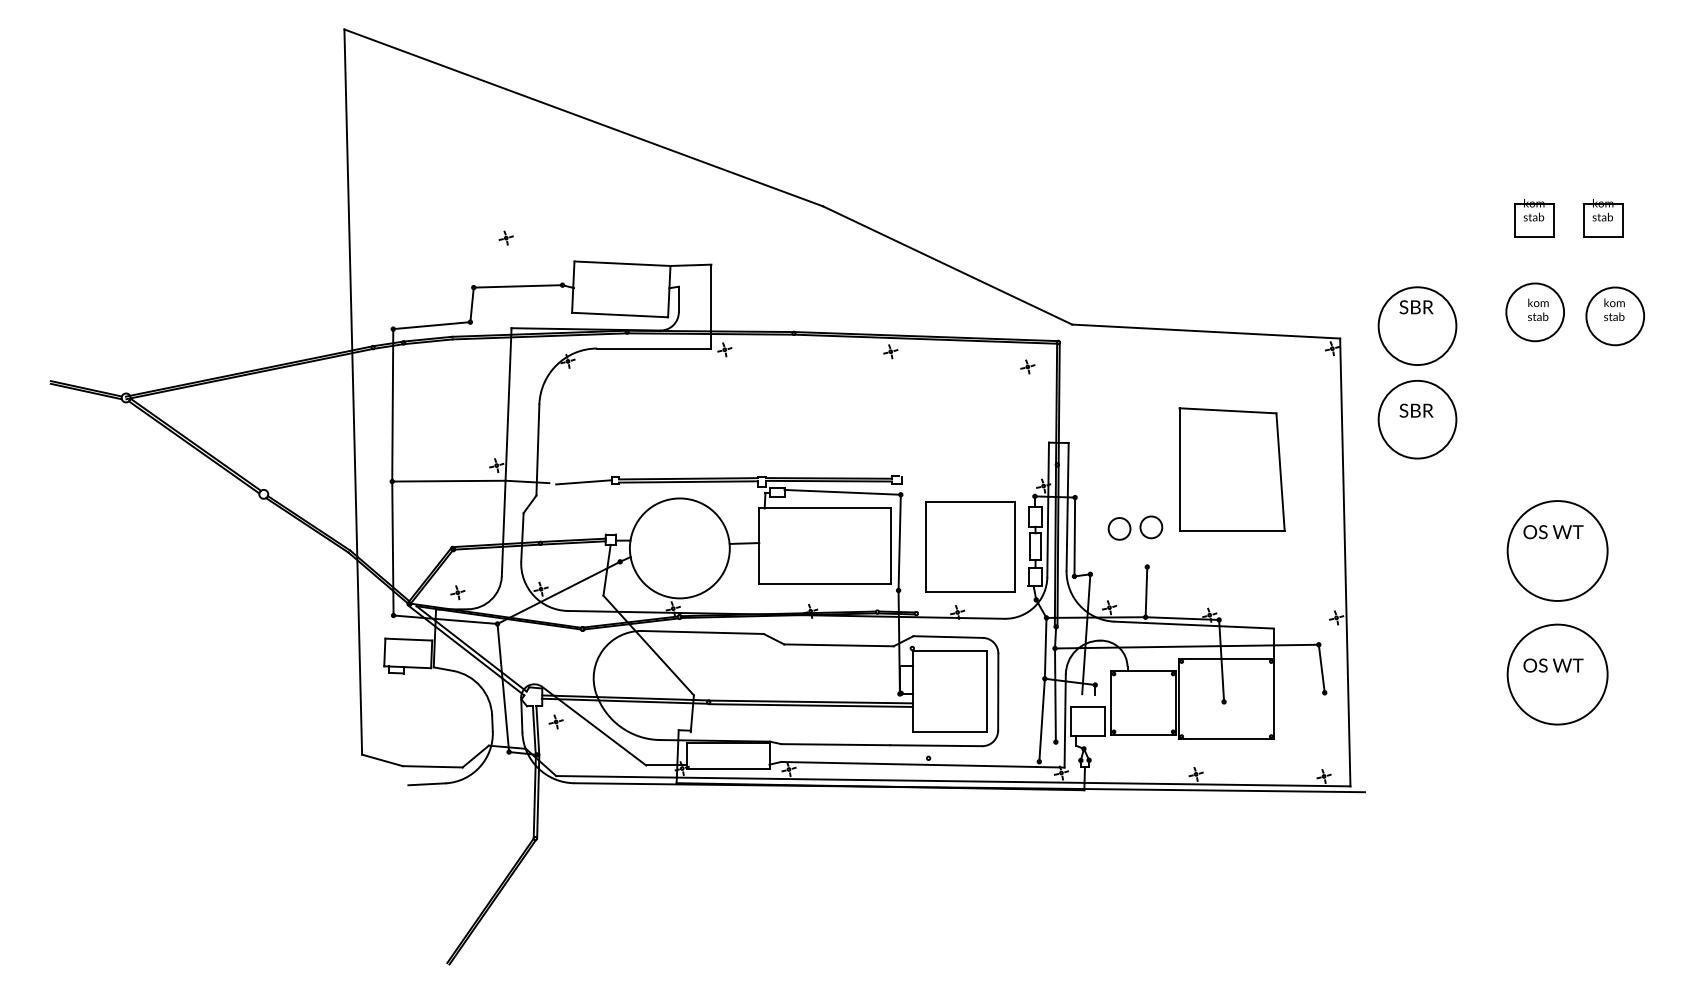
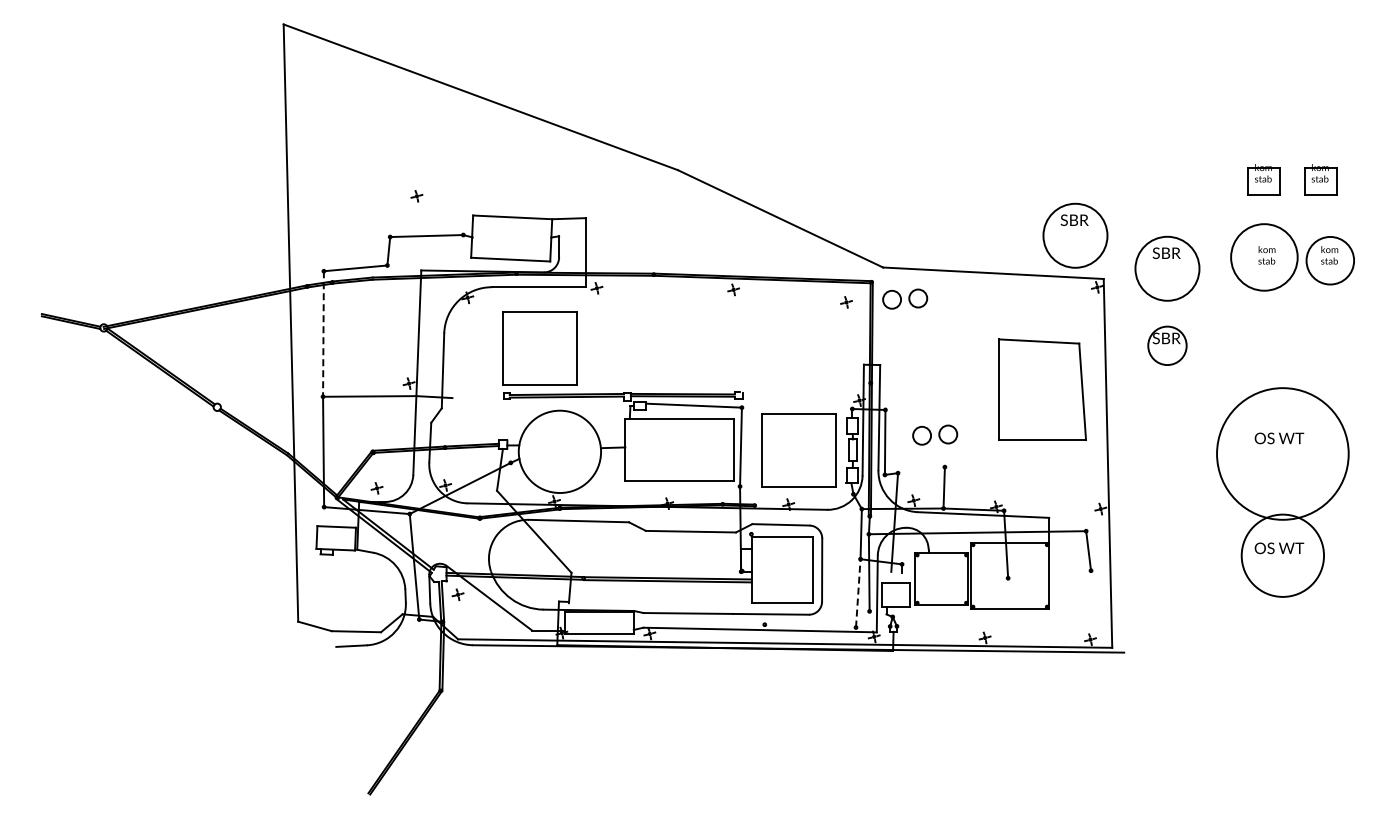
part: (1305, 285) -> (1075, 235), added
circle: (1535, 312) -> (1264, 257), size x1.4
part: (1099, 362) -> (905, 298), added
line: (392, 405) -> (323, 334), solid -> dashed
circle: (1417, 419) -> (1167, 345), size x0.6
part: (655, 422) -> (539, 348), added
part: (1231, 469) -> (1042, 389), moved
line: (584, 482) -> (481, 397), removed
circle: (1557, 550) -> (1282, 453), size x1.6
line: (1042, 719) -> (858, 592), solid -> dashed

